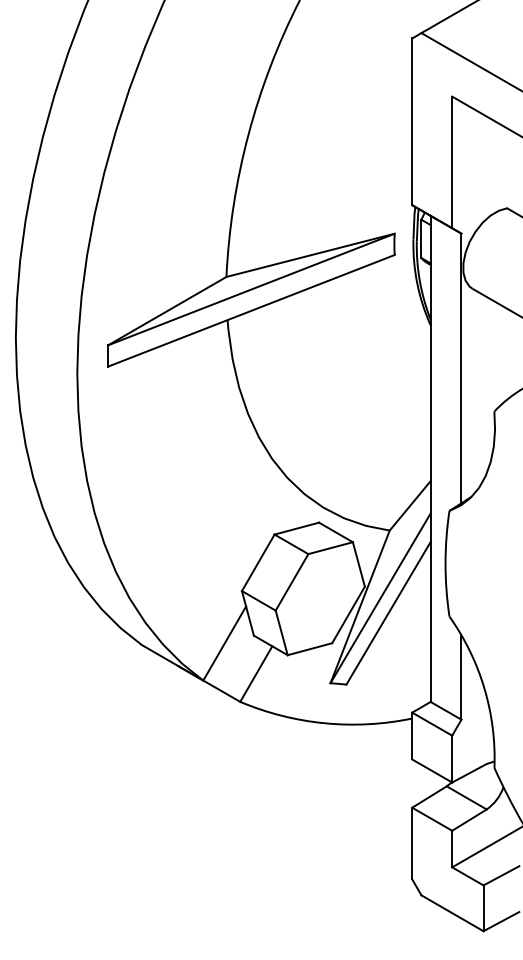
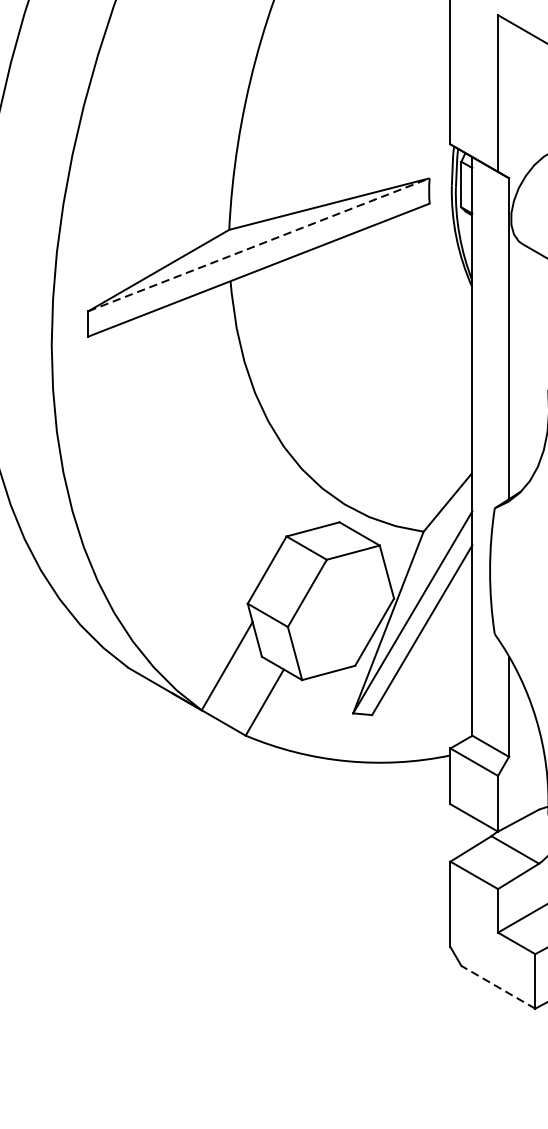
line: (251, 289) -> (259, 244), solid -> dashed
line: (452, 913) -> (498, 987), solid -> dashed

